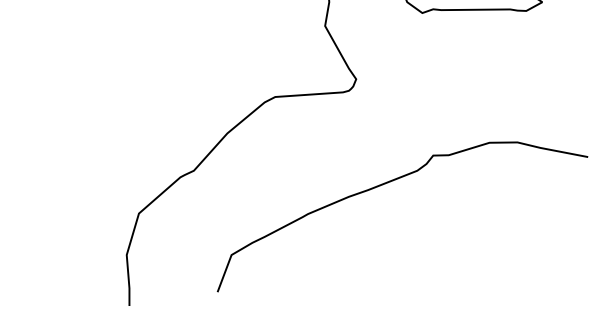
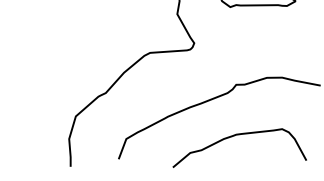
curve: (439, 248) -> (239, 135), added

